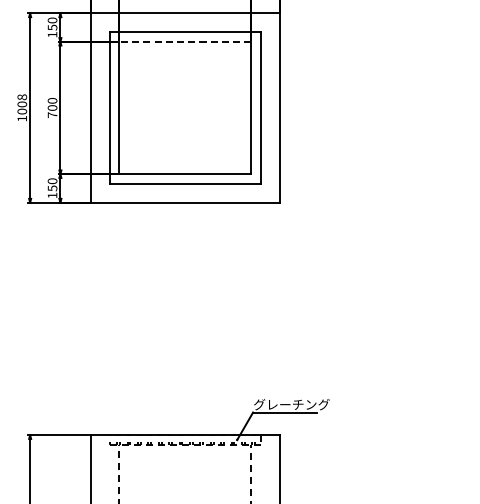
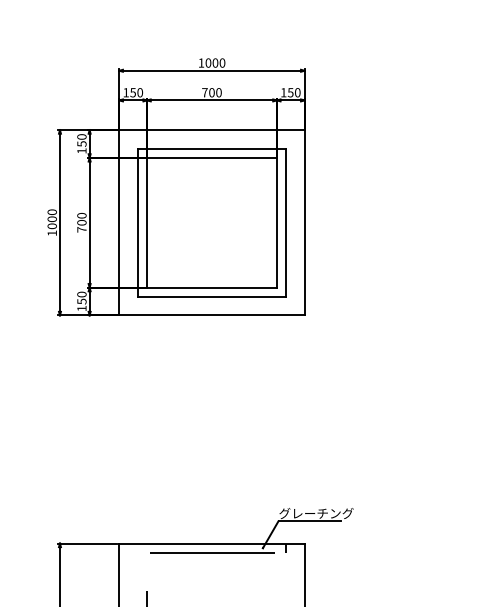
line: (185, 41) -> (212, 157), dashed -> solid
text: (22, 97) -> (52, 212), 1008 -> 1000

